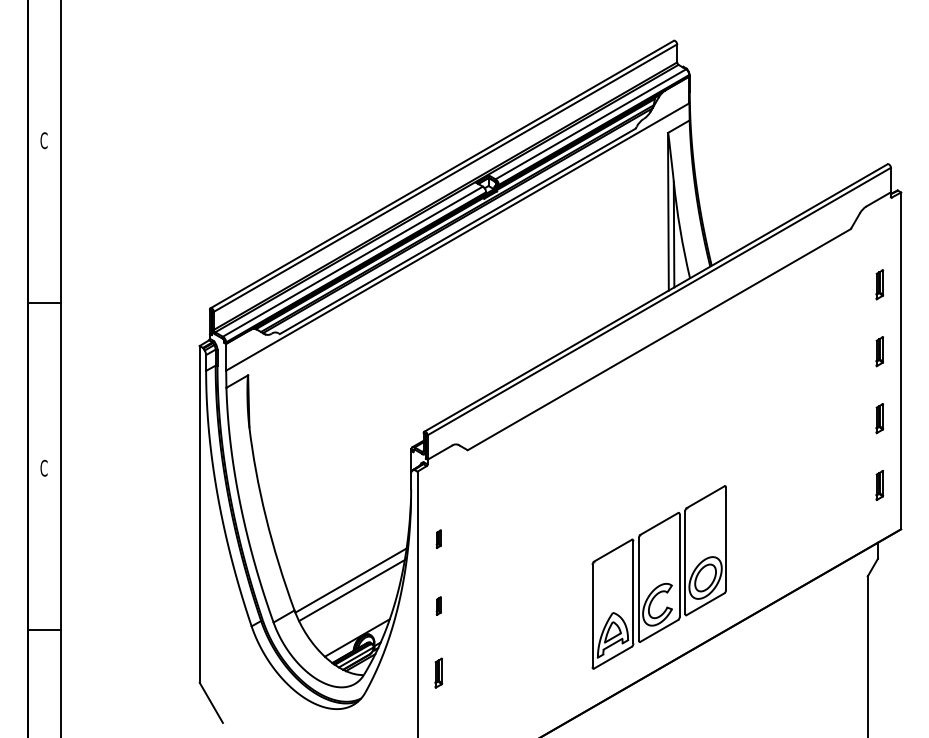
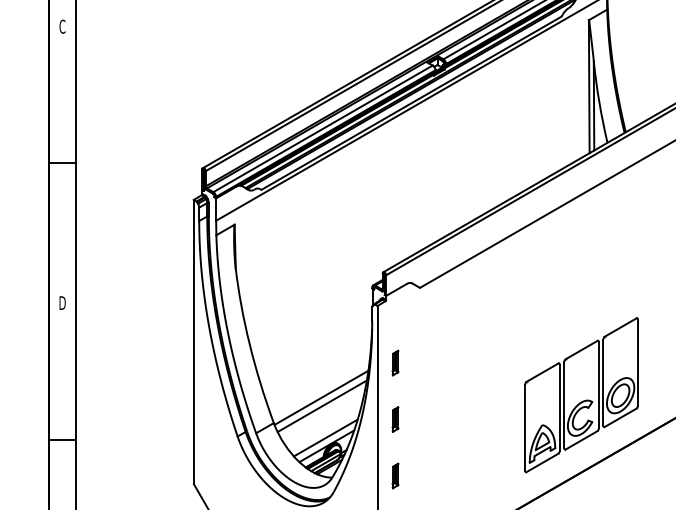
text: (43, 467) -> (62, 302), C -> D
part: (438, 538) -> (395, 362), size x1.67
part: (438, 605) -> (395, 418), size x1.67
line: (356, 628) -> (326, 438), added

